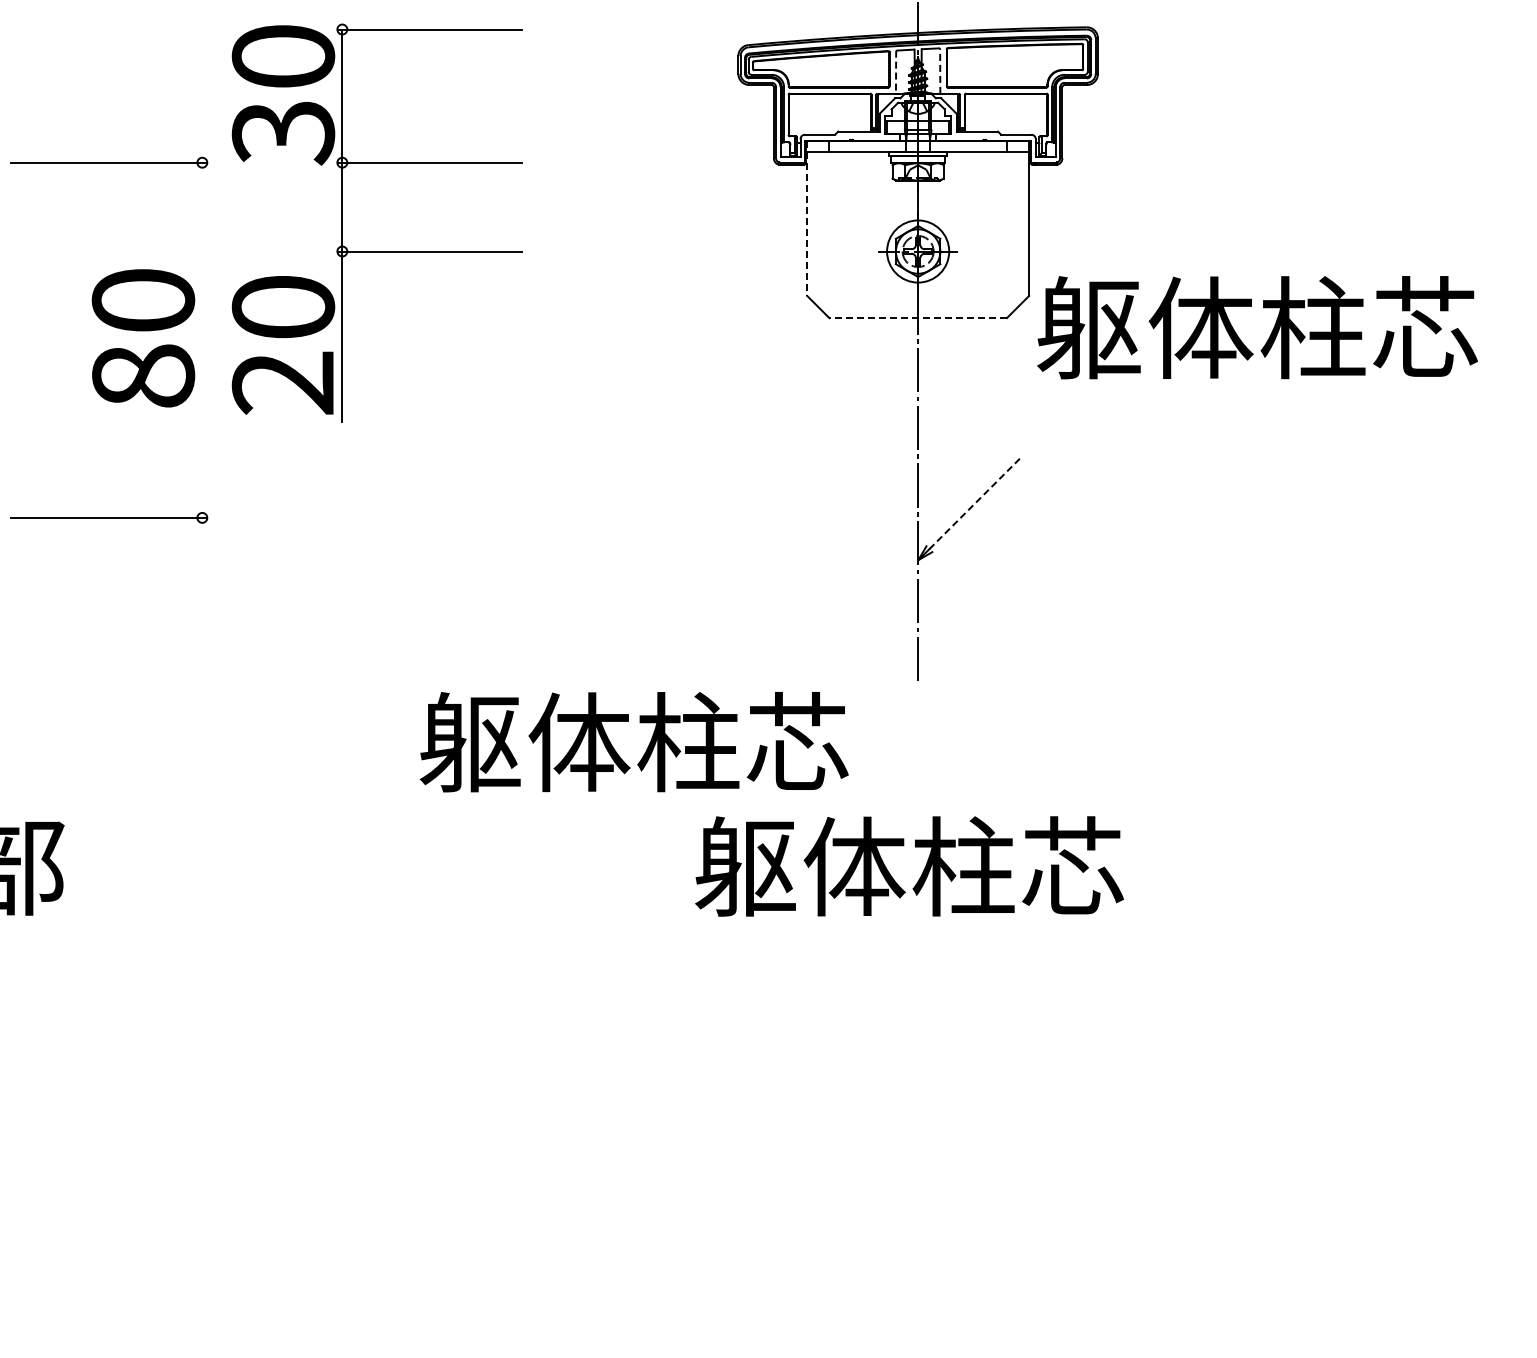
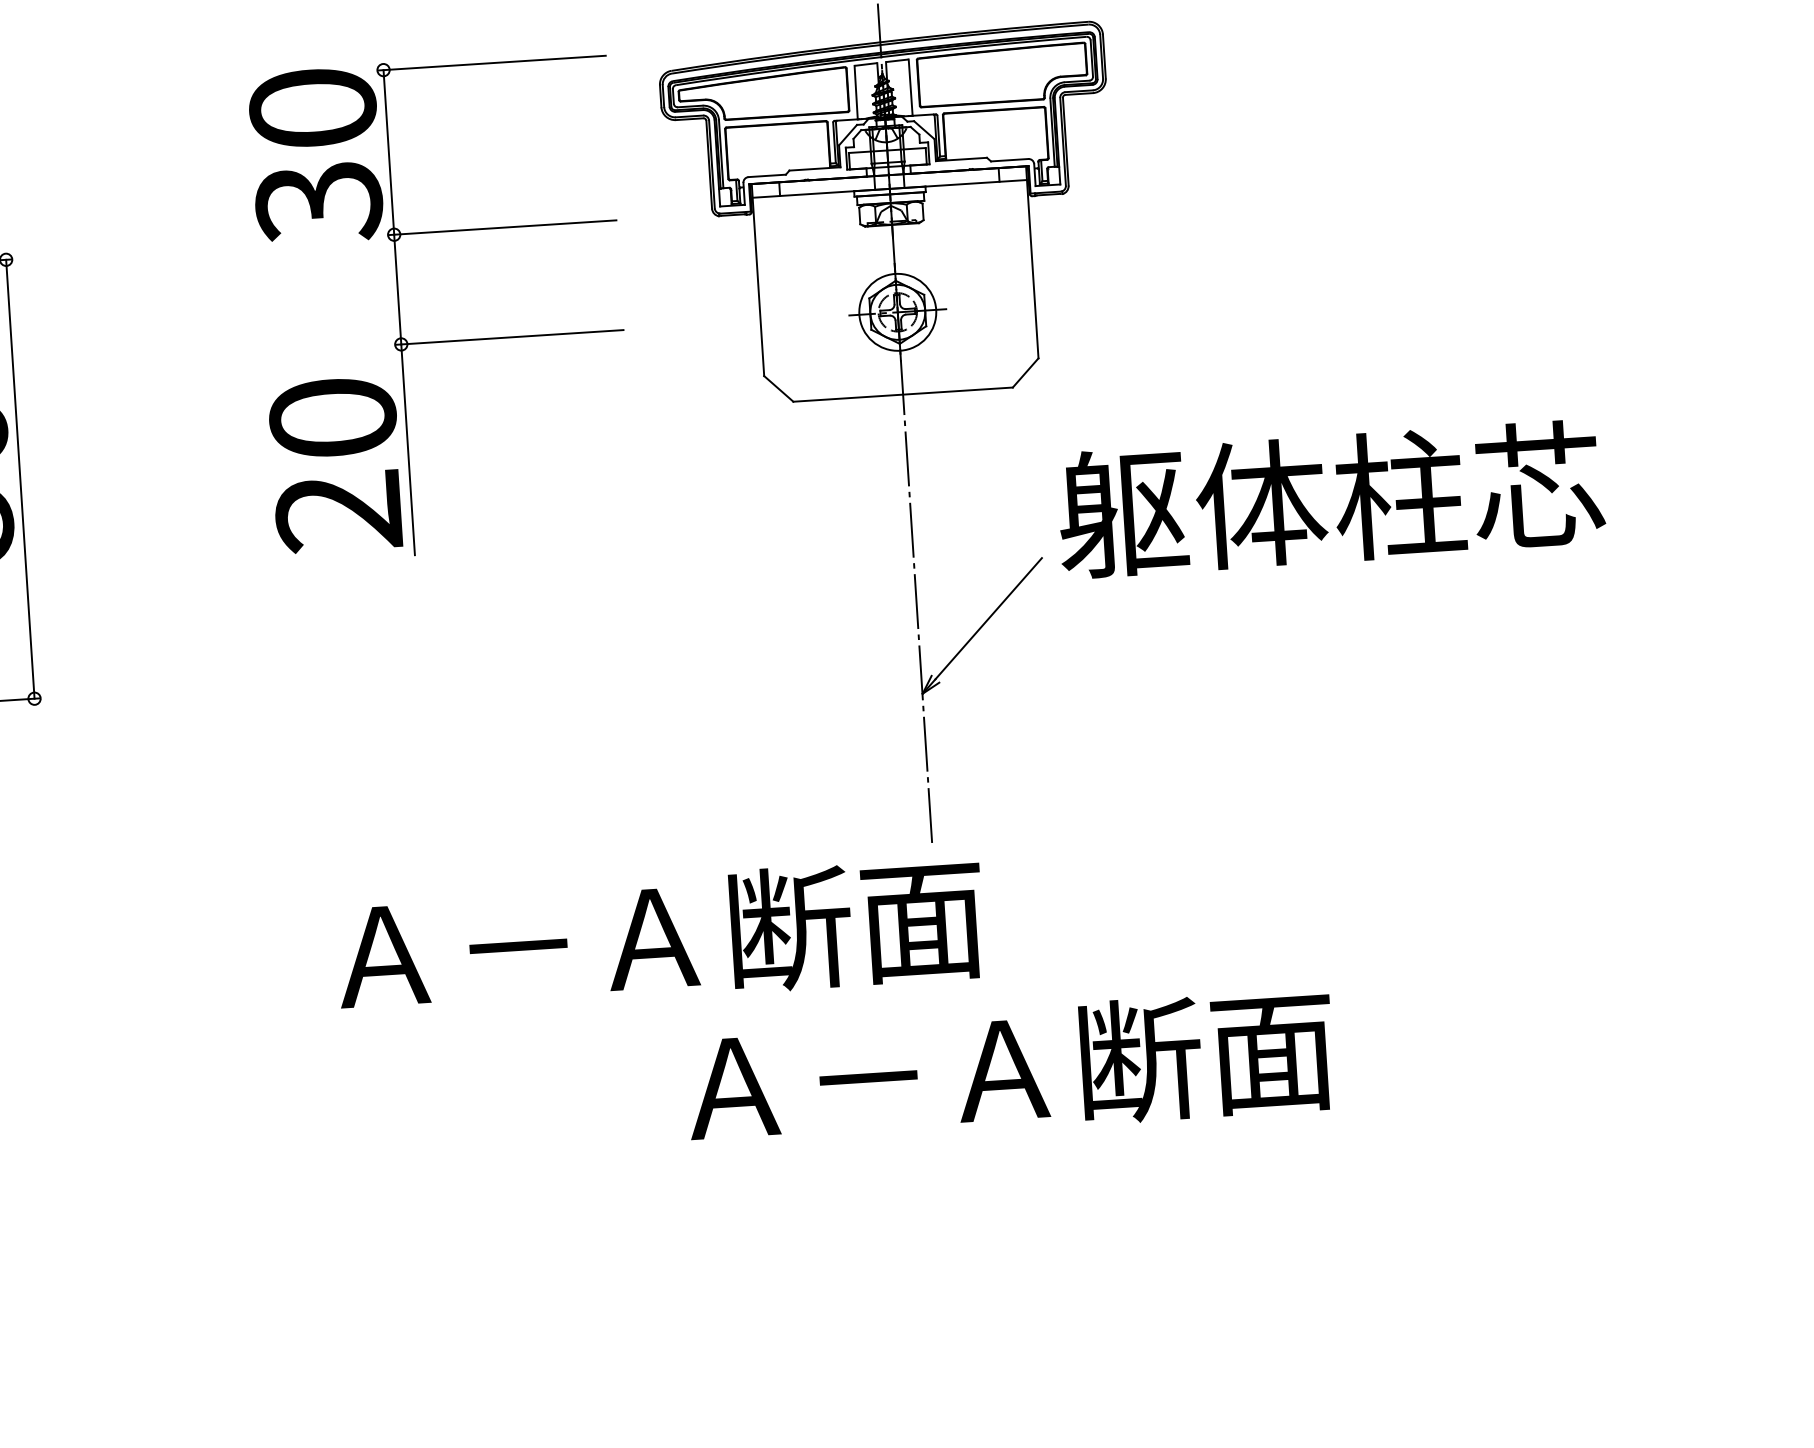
line: (940, 71) -> (911, 88), dashed -> solid
line: (896, 72) -> (856, 92), dashed -> solid
line: (807, 218) -> (758, 280), dashed -> solid
part: (376, 251) -> (443, 341), moved
line: (918, 318) -> (903, 395), dashed -> solid
text: (1257, 327) -> (1330, 498), moved
line: (202, 339) -> (20, 478), added
line: (975, 502) -> (988, 617), dashed -> solid
text: (686, 742) -> (650, 937), 躯体柱芯 -> Ａ－Ａ断面
text: (962, 866) -> (1001, 1068), 躯体柱芯 -> Ａ－Ａ断面

